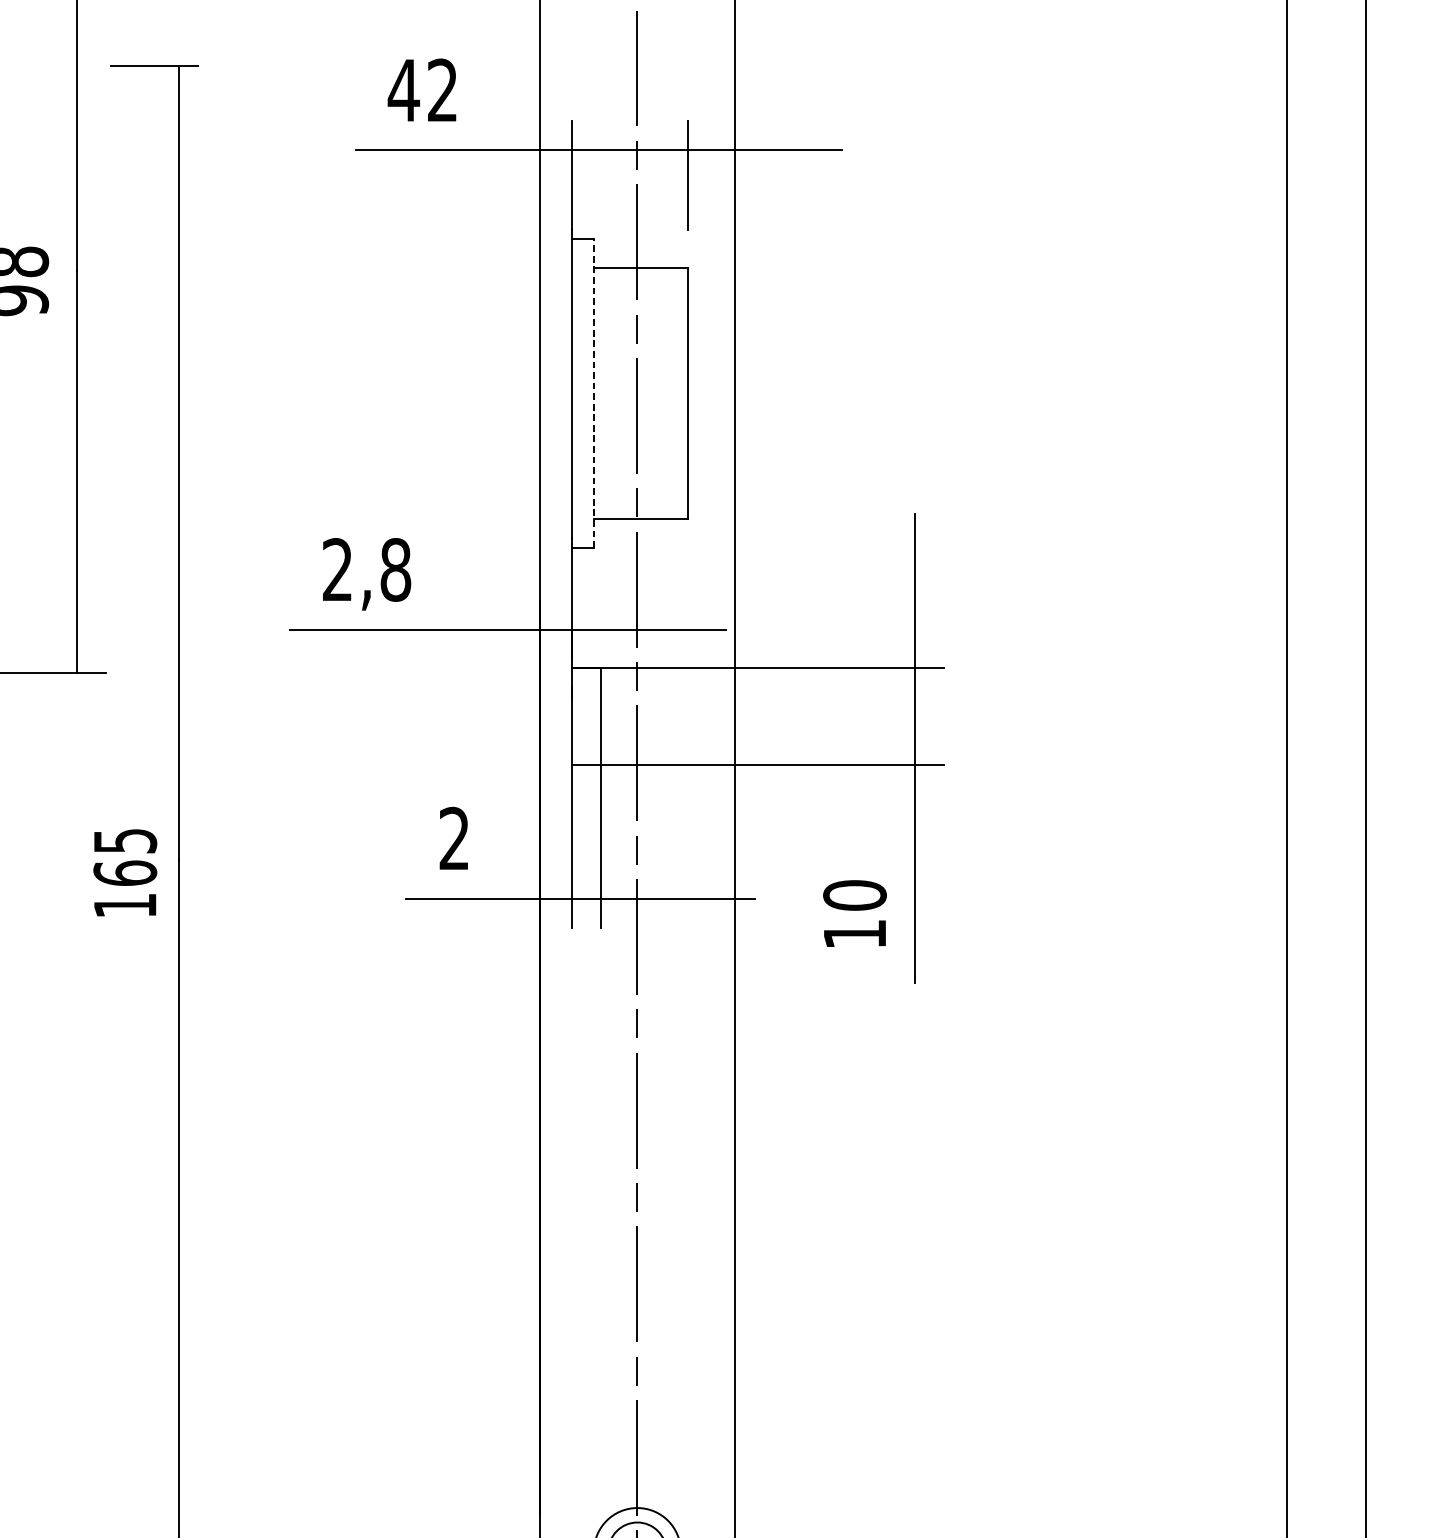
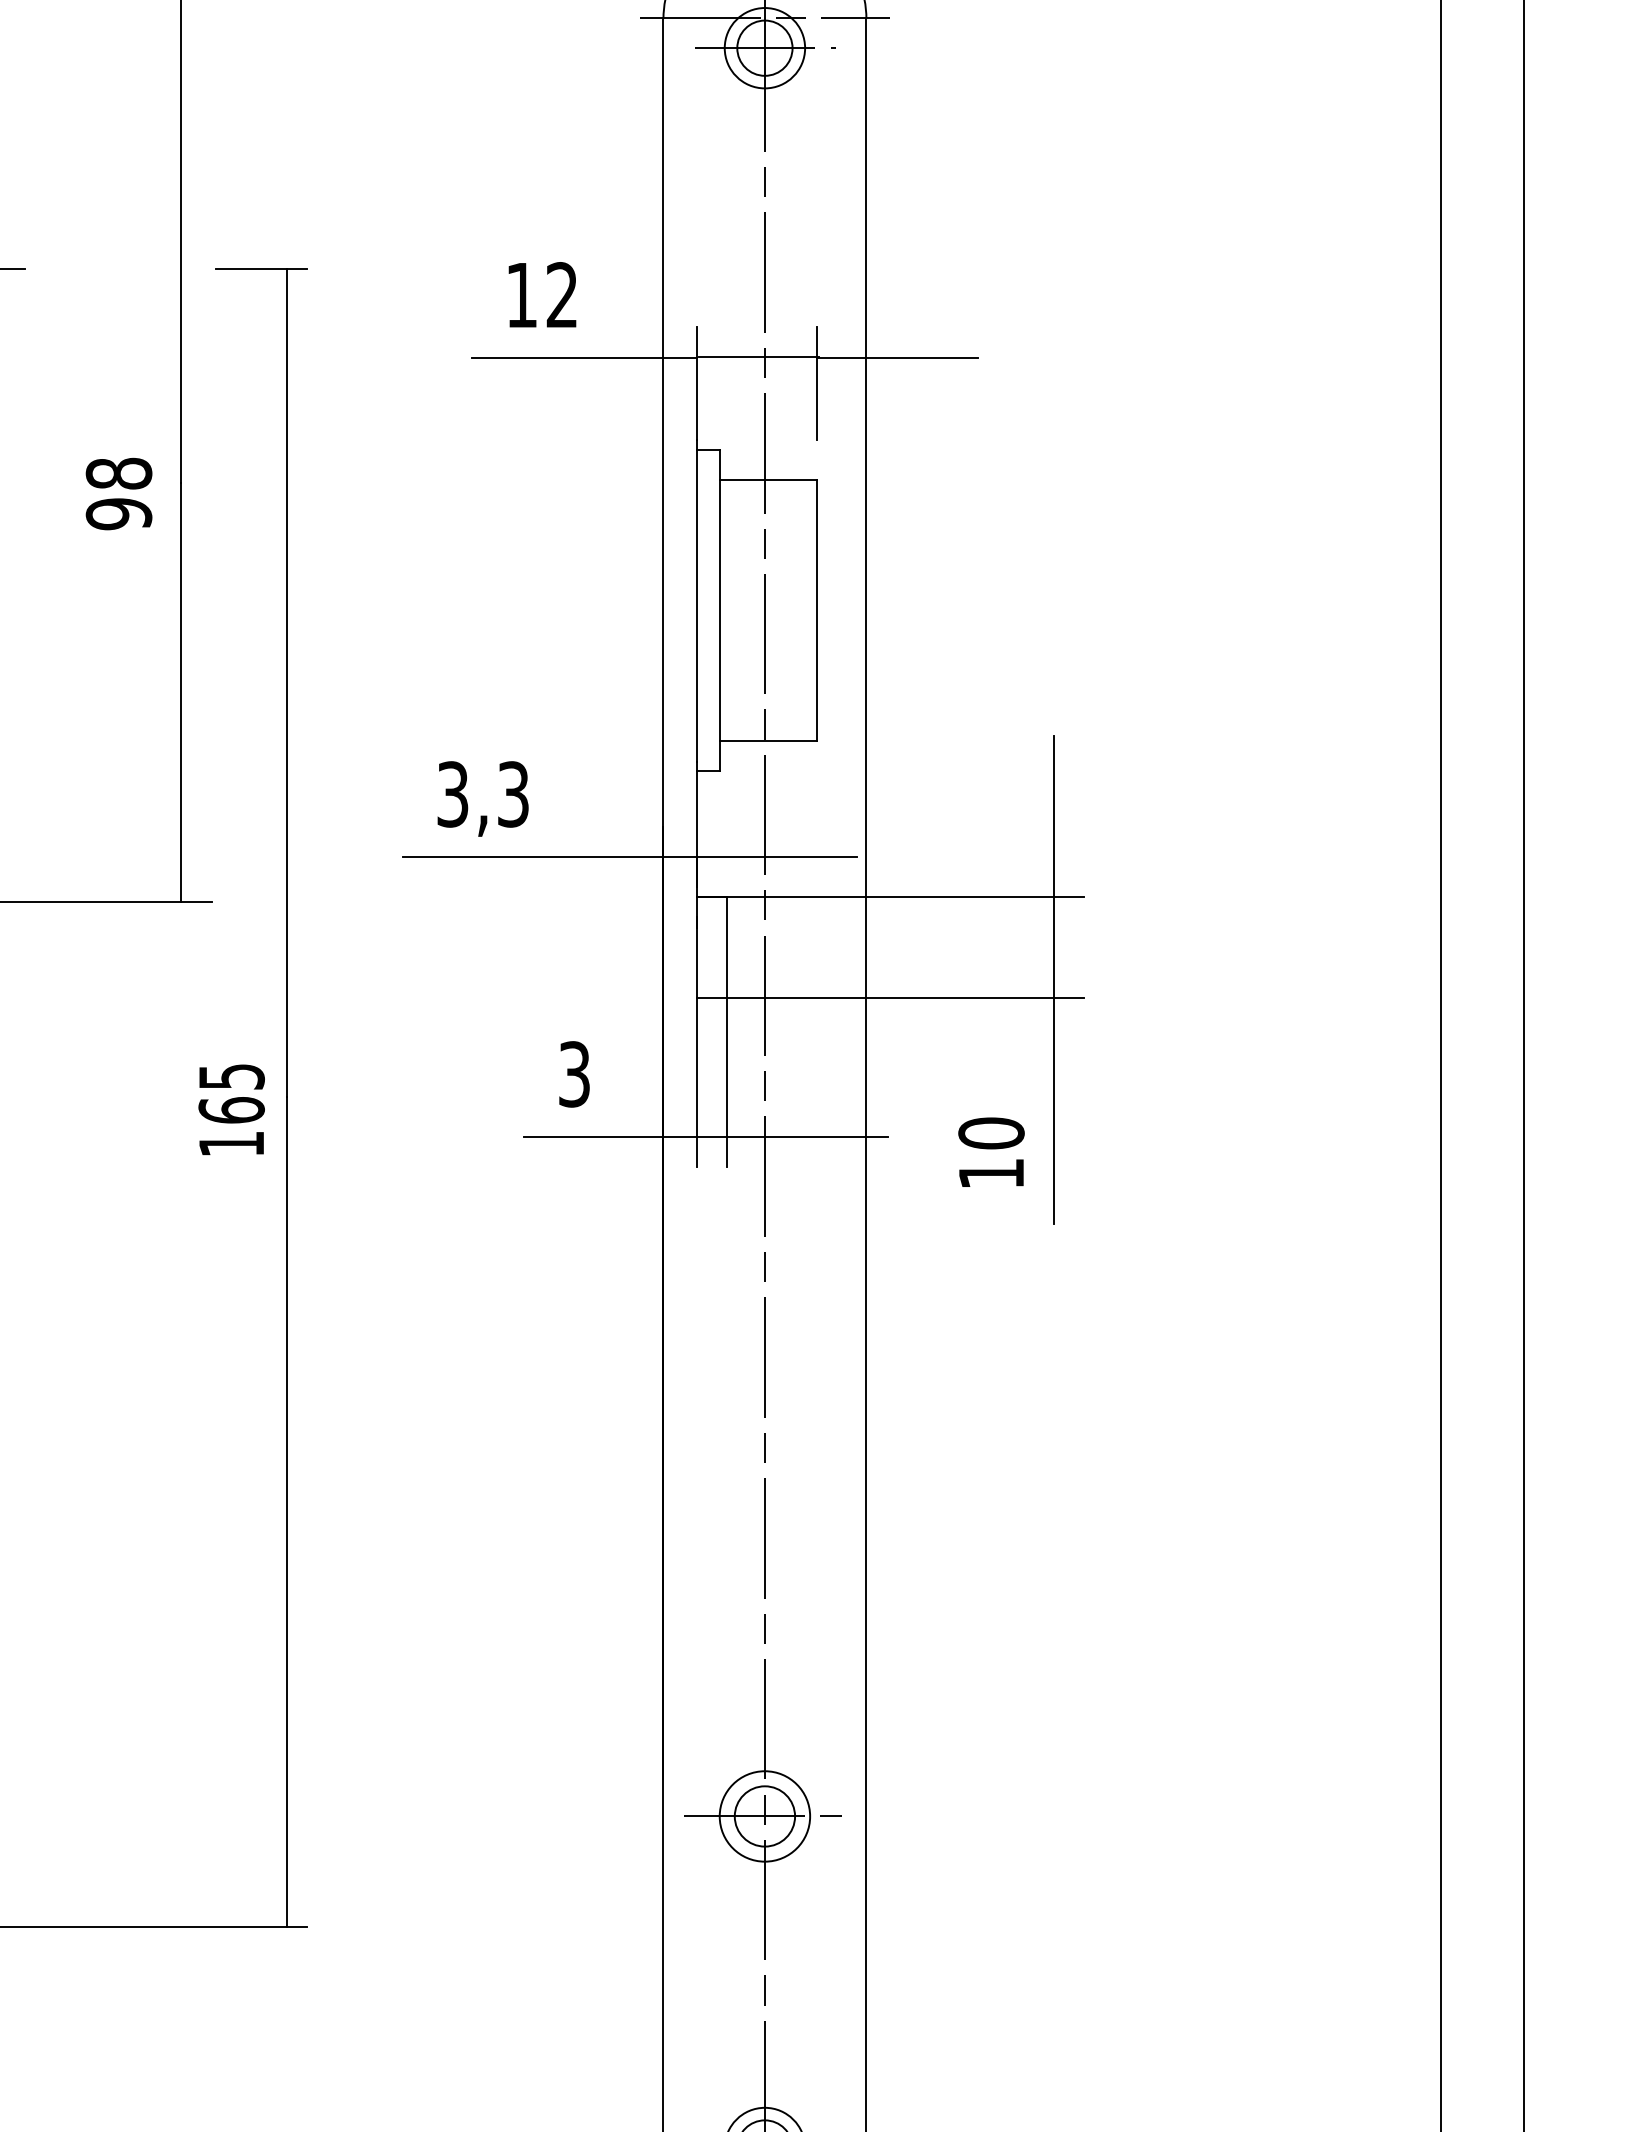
text: (403, 90) -> (521, 295), 42 -> 12
line: (593, 393) -> (719, 610), dashed -> solid
text: (367, 569) -> (483, 794), 2,8 -> 3,3
text: (454, 838) -> (574, 1074), 2 -> 3

